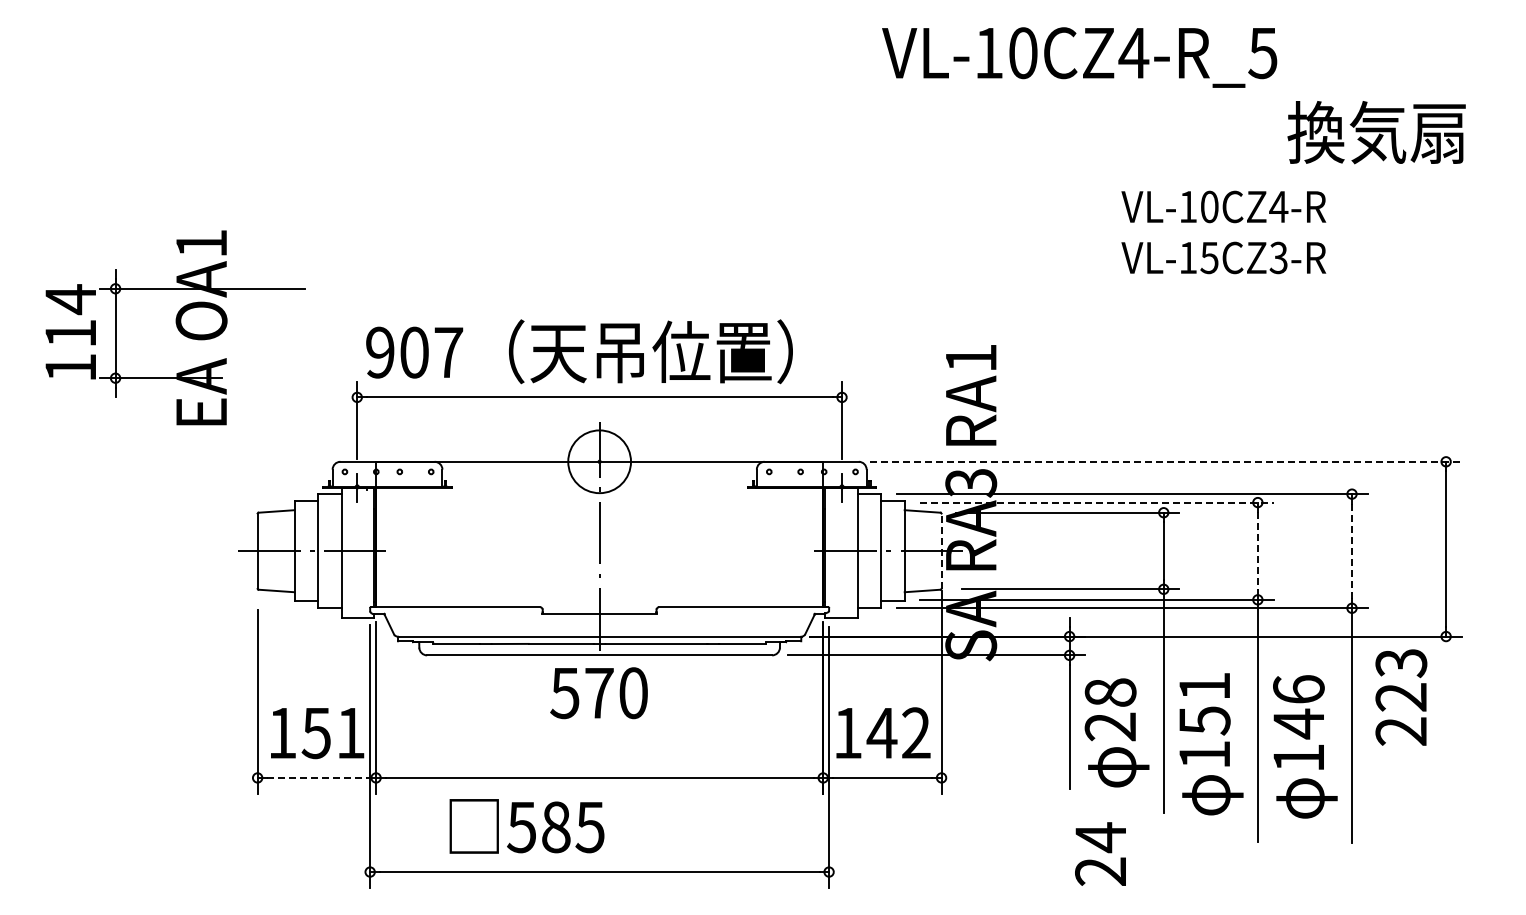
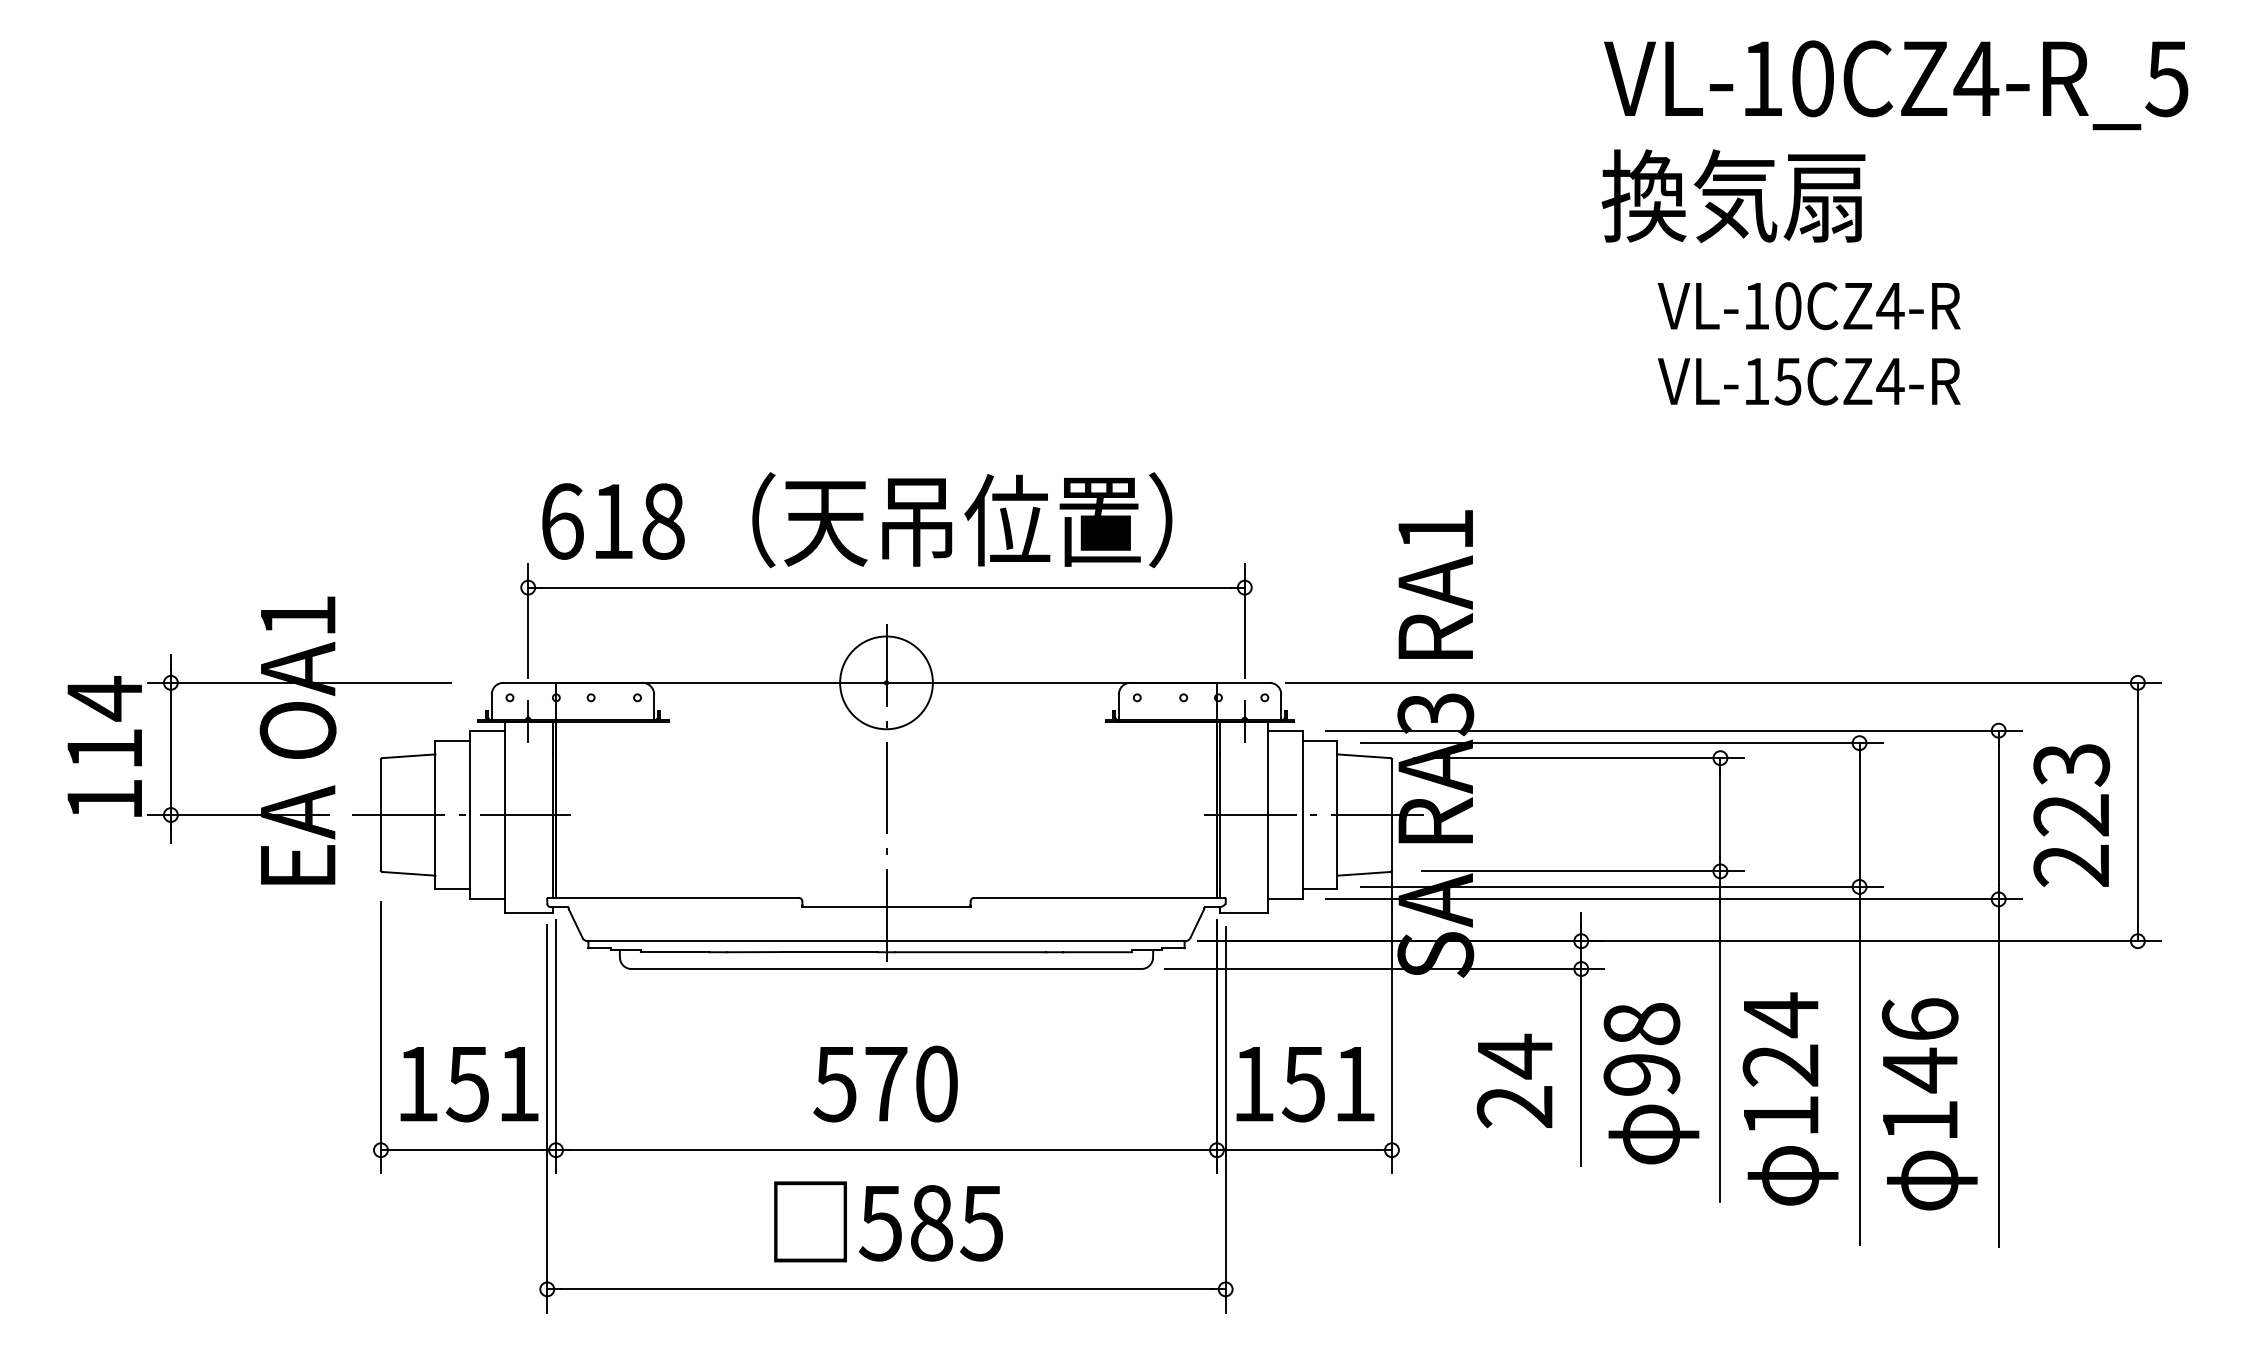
text: (1079, 57) -> (1895, 85), moved
text: (1376, 132) -> (1733, 196), moved
text: (1278, 257) -> (1890, 380), VL-15CZ3-R -> VL-15CZ4-R
part: (175, 327) -> (259, 740), moved
text: (414, 352) -> (612, 521), 907 -> 618
line: (1165, 461) -> (1723, 682), dashed -> solid
line: (1096, 502) -> (1621, 743), dashed -> solid
line: (941, 551) -> (1391, 815), dashed -> solid
line: (1257, 551) -> (1859, 815), dashed -> solid
line: (1351, 551) -> (1997, 815), dashed -> solid
text: (598, 693) -> (884, 1084), moved
text: (1401, 697) -> (2071, 815), moved
text: (1204, 703) -> (1780, 1040), 151 -> 124
text: (1110, 726) -> (1641, 1074), 28 -> 98
text: (898, 733) -> (1328, 1084), 142 -> 151
line: (316, 777) -> (467, 1149), dashed -> solid
text: (526, 826) -> (887, 1221), moved
text: (1100, 853) -> (1514, 1080), moved

